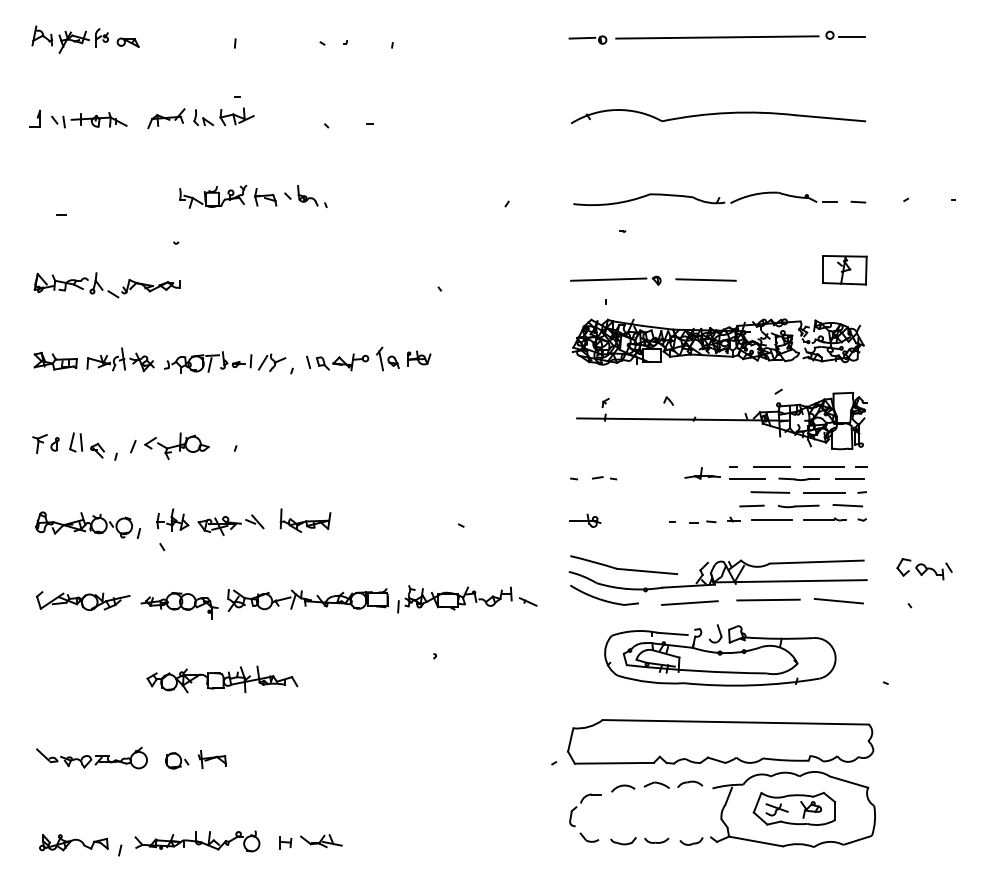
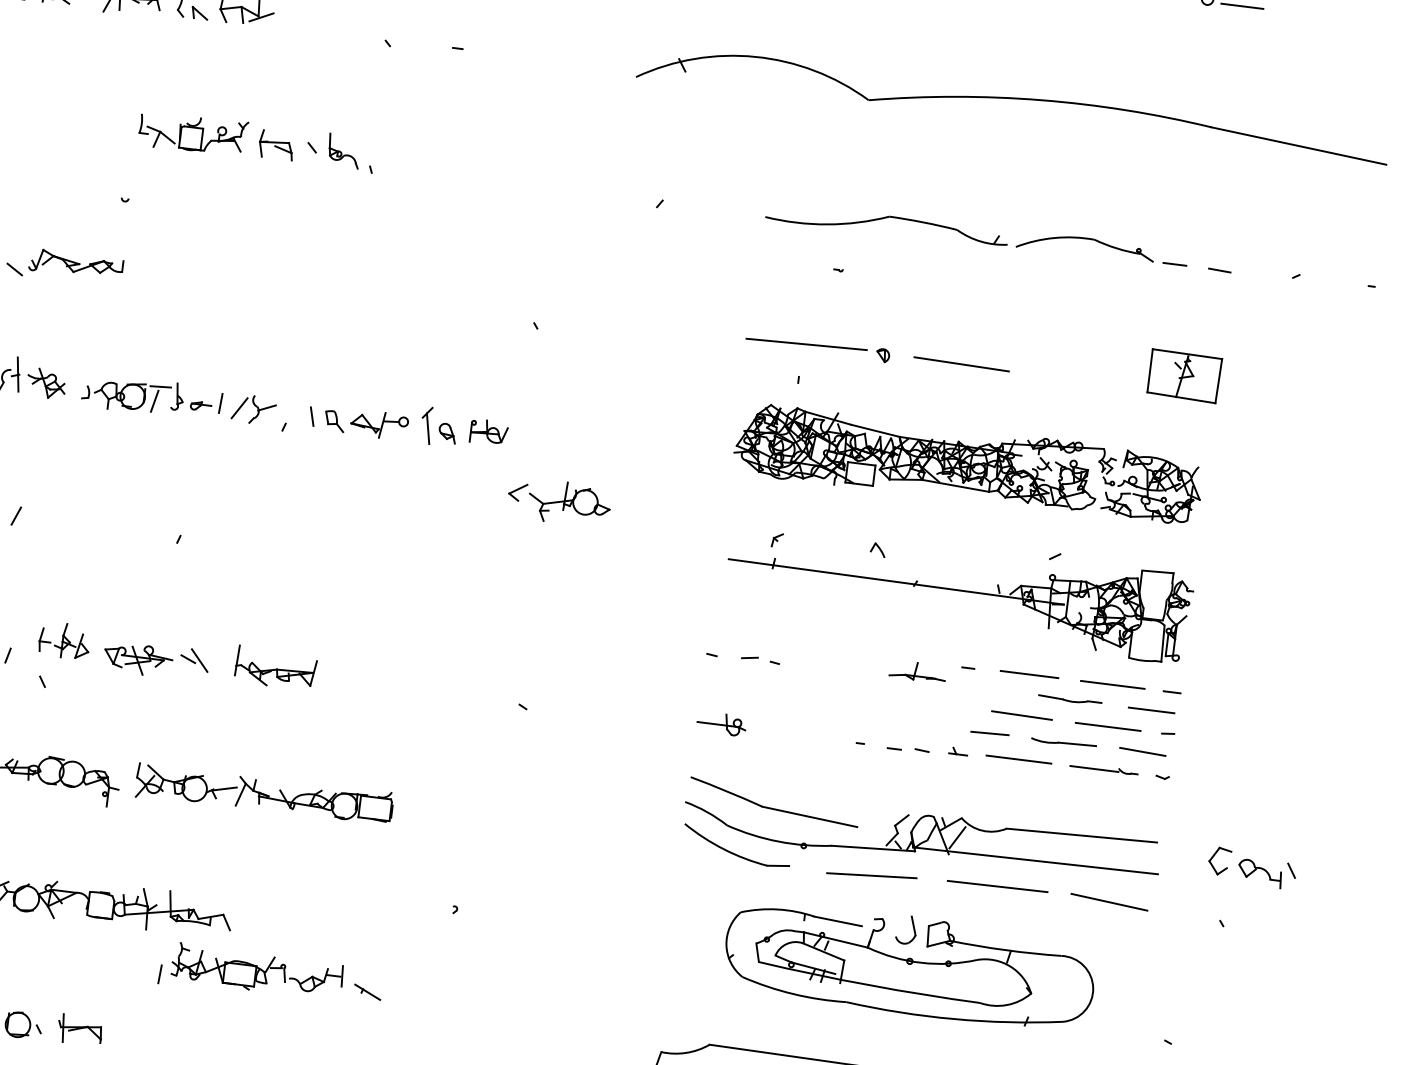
part: (718, 116) -> (1013, 106), size x1.6
part: (176, 446) -> (558, 502), moved
line: (747, 479) -> (988, 690), removed
part: (467, 599) -> (271, 976), moved

